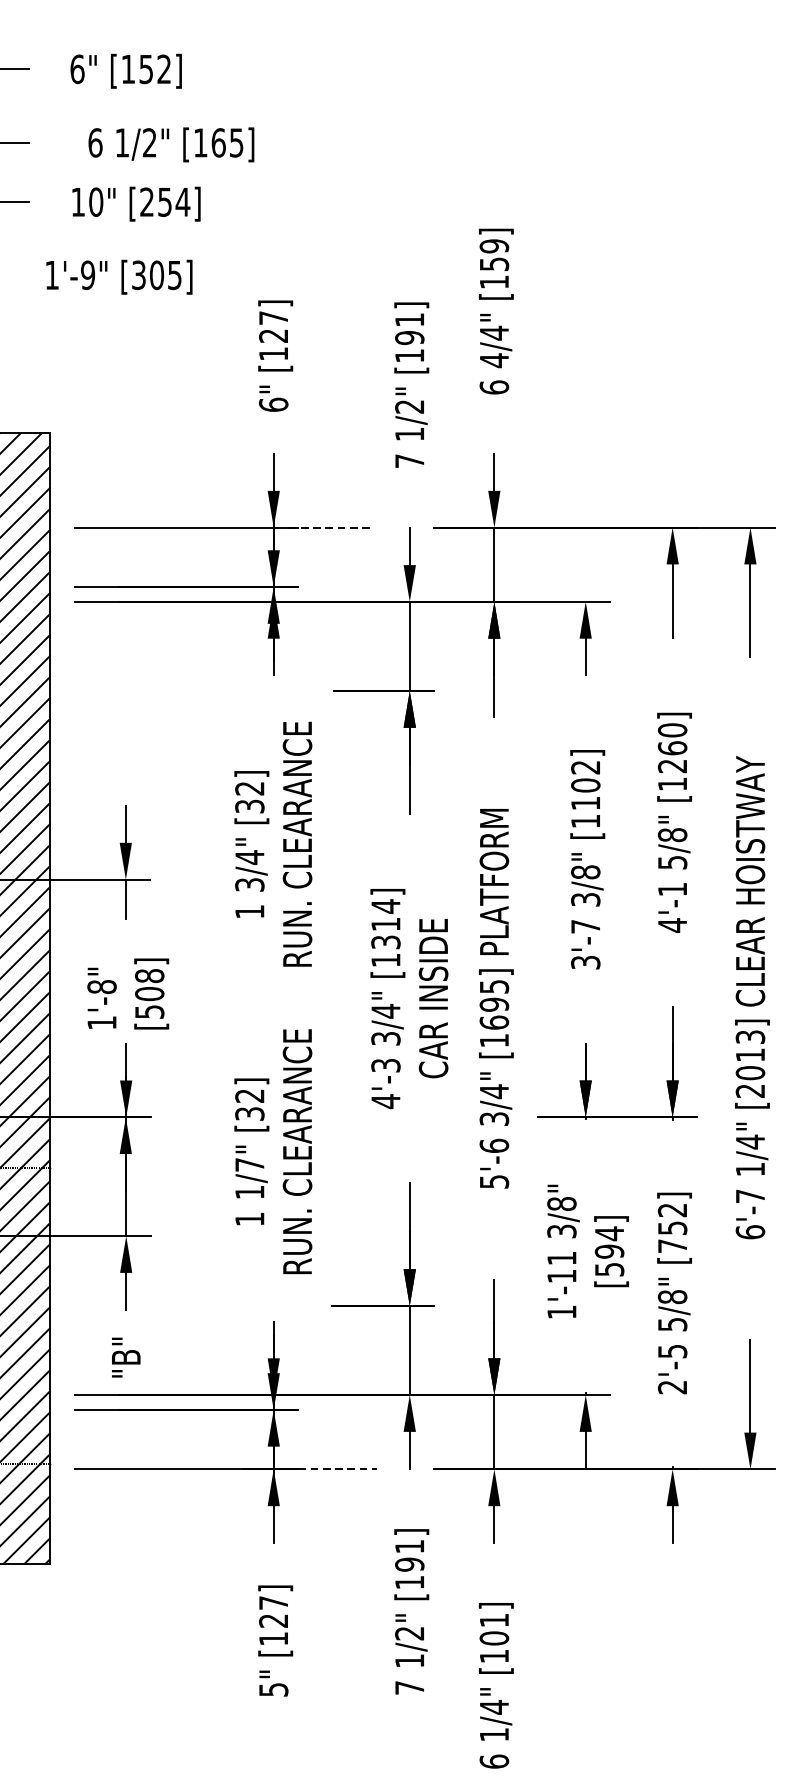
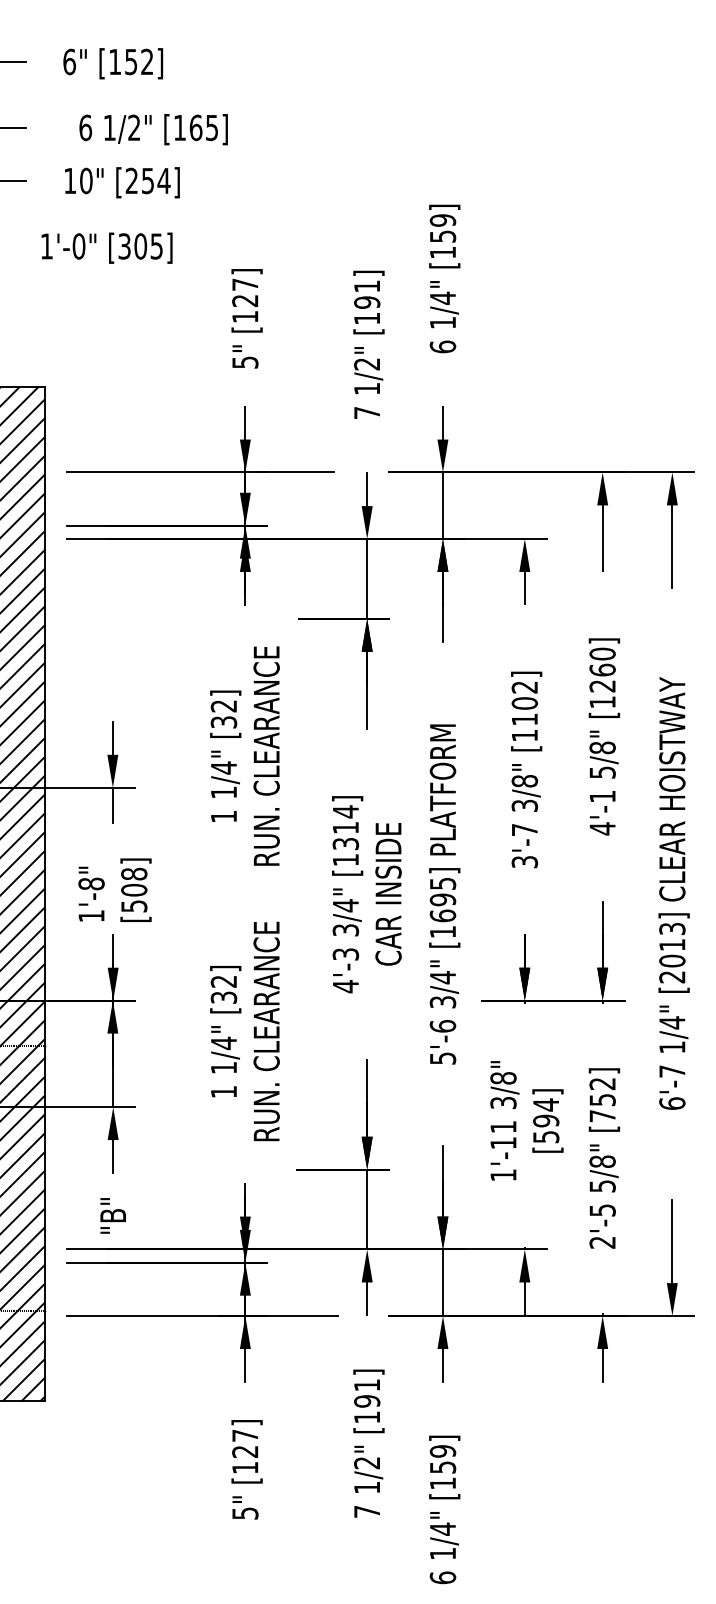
text: (87, 275) -> (78, 246), 1'-9" -> 1'-0"
text: (493, 360) -> (442, 322), 4/4" -> 1/4"
text: (273, 404) -> (245, 362), 6" -> 5"
line: (331, 527) -> (297, 472), dashed -> solid
text: (249, 884) -> (223, 792), 3/4" -> 1/4"
text: (249, 1165) -> (223, 1043), 1/7" -> 1/4"
line: (338, 1469) -> (303, 1316), dashed -> solid
text: (493, 1629) -> (442, 1459), [101] -> [159]

